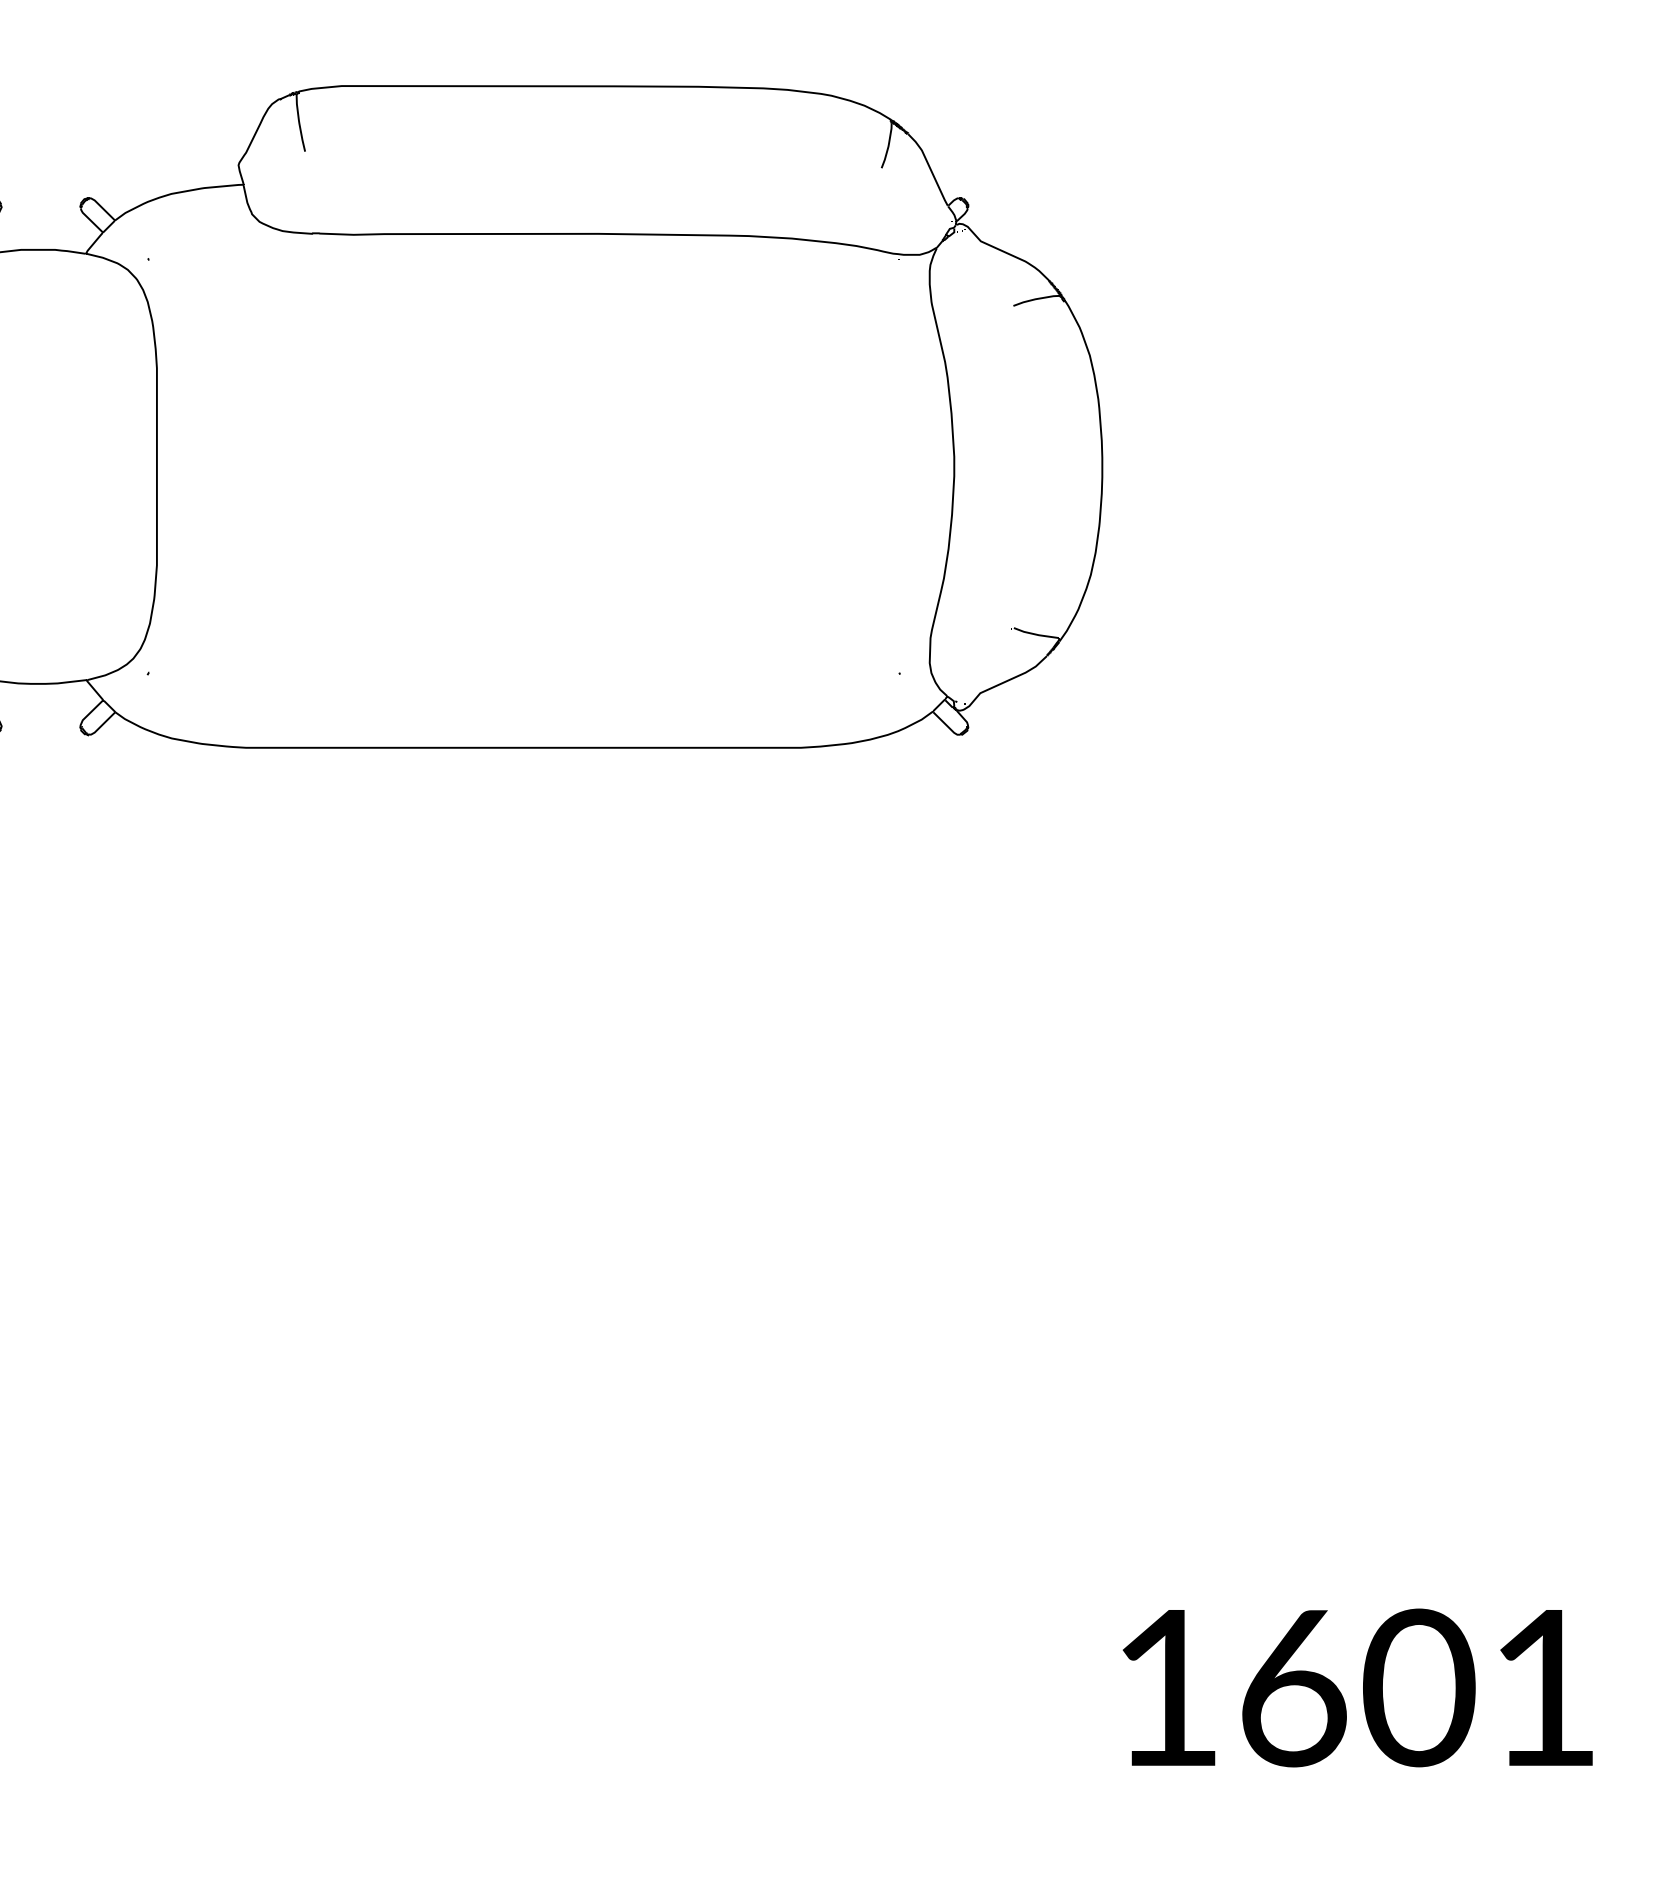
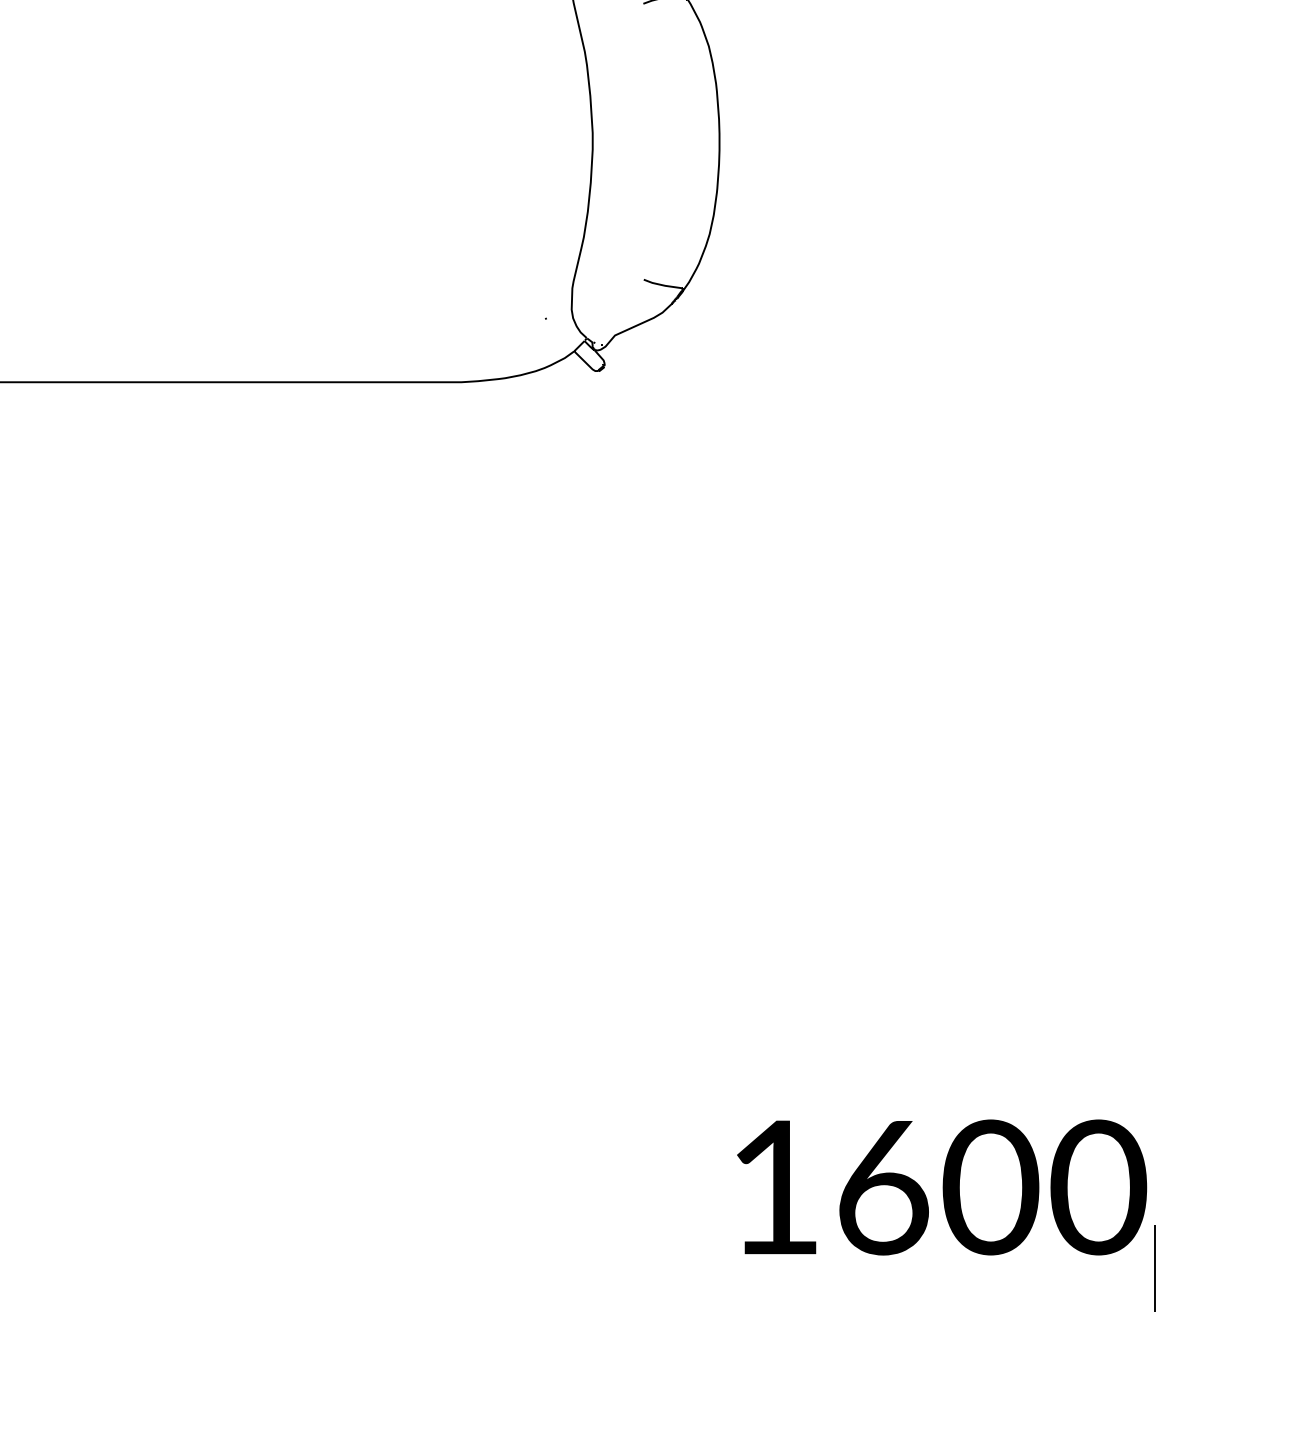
text: (1544, 1687) -> (1098, 1187), 1601 -> 1600
line: (1610, 1782) -> (1154, 1268), added

